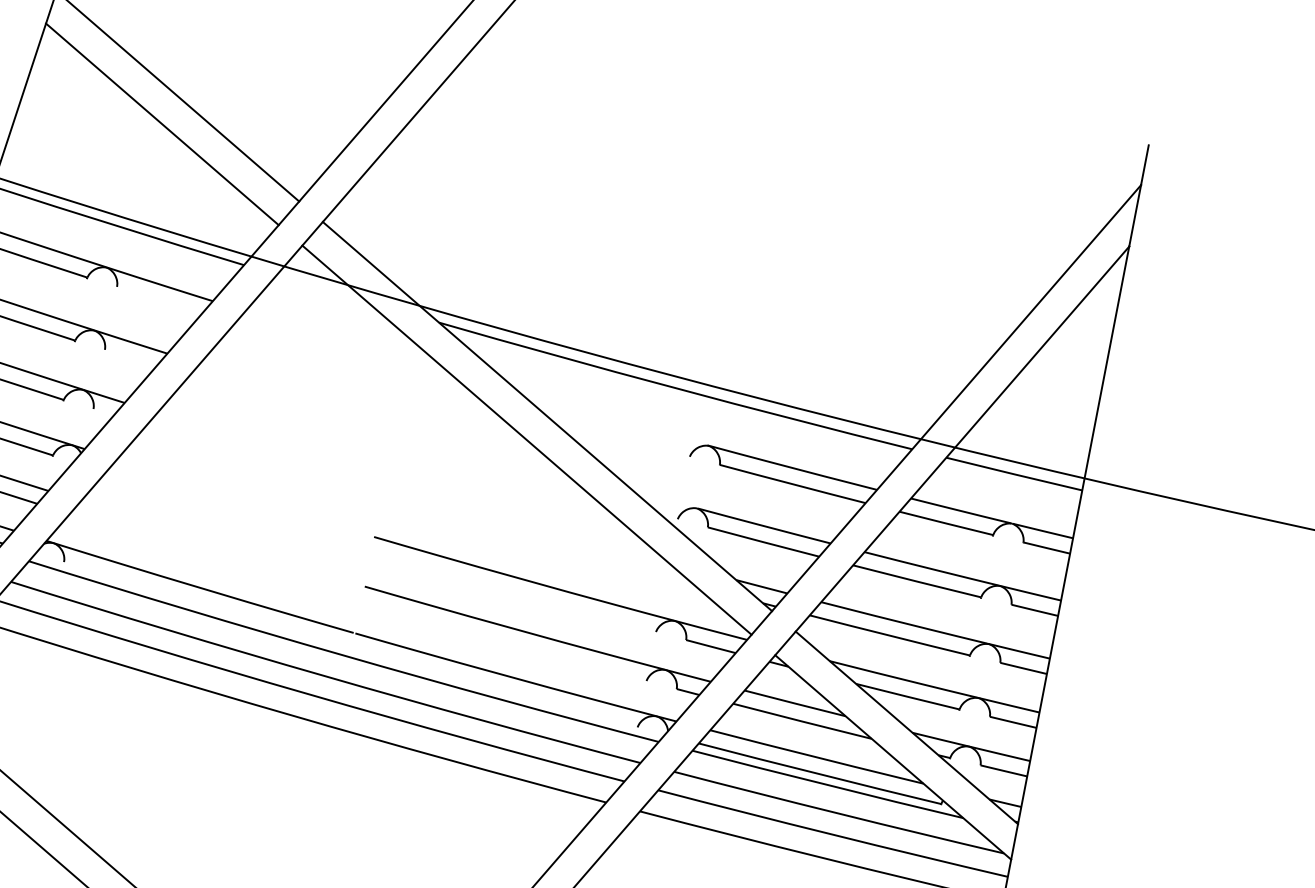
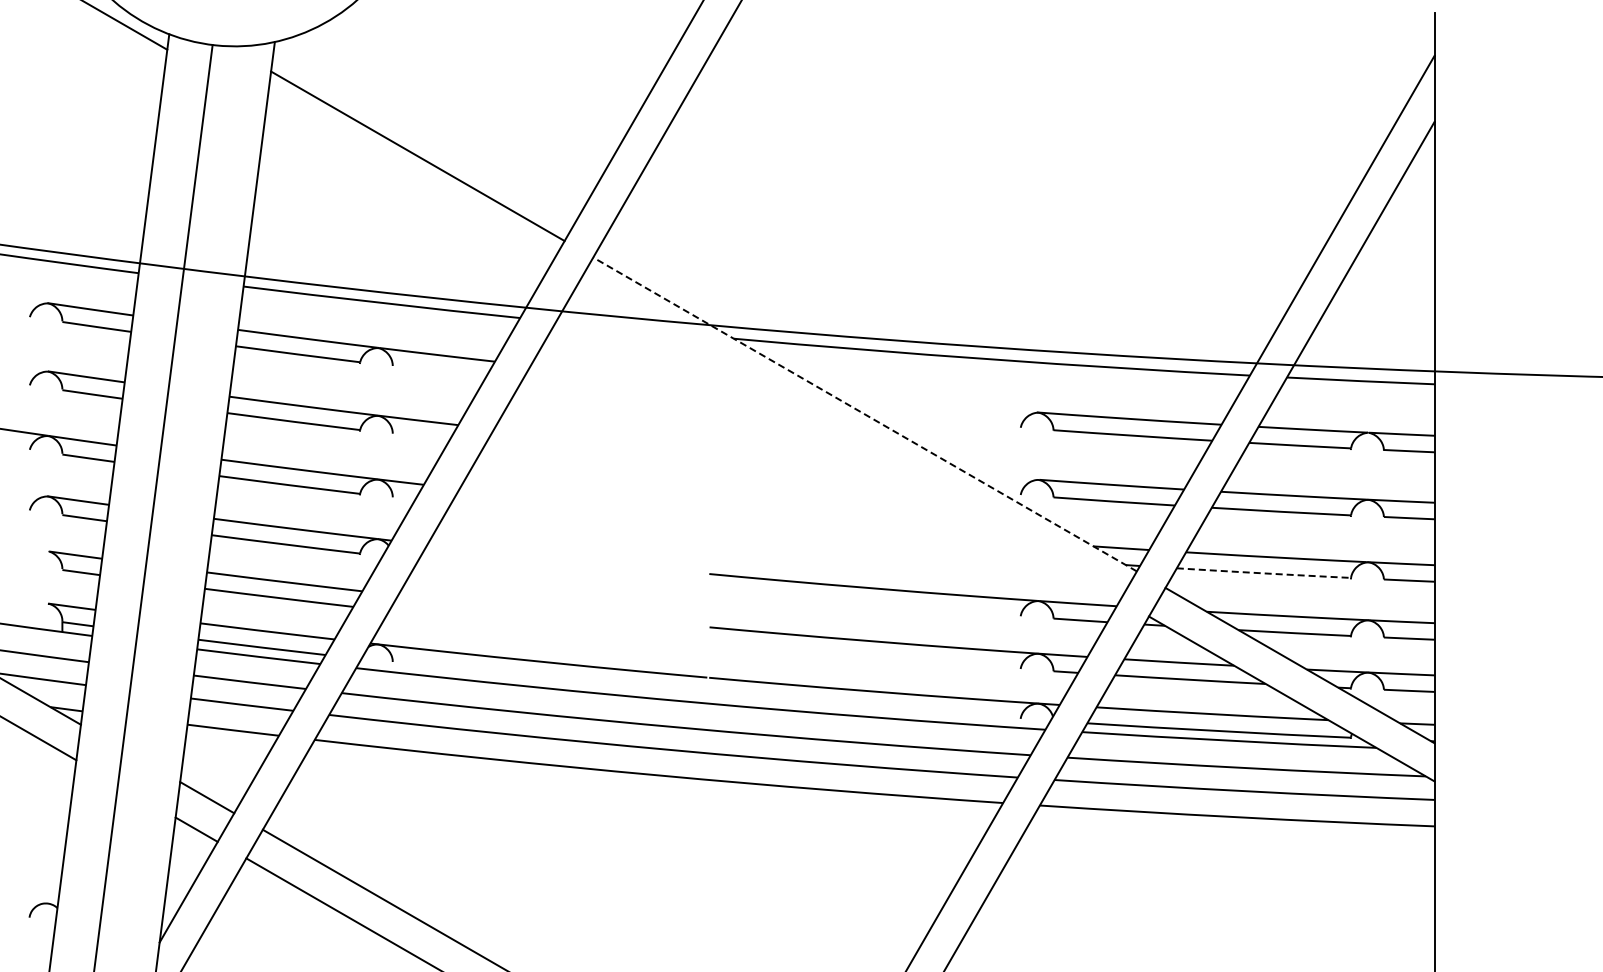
line: (162, 124) -> (407, 188), removed
line: (547, 416) -> (865, 414), solid -> dashed
line: (526, 440) -> (848, 443), removed
arc: (889, 635) -> (1263, 573), solid -> dashed

